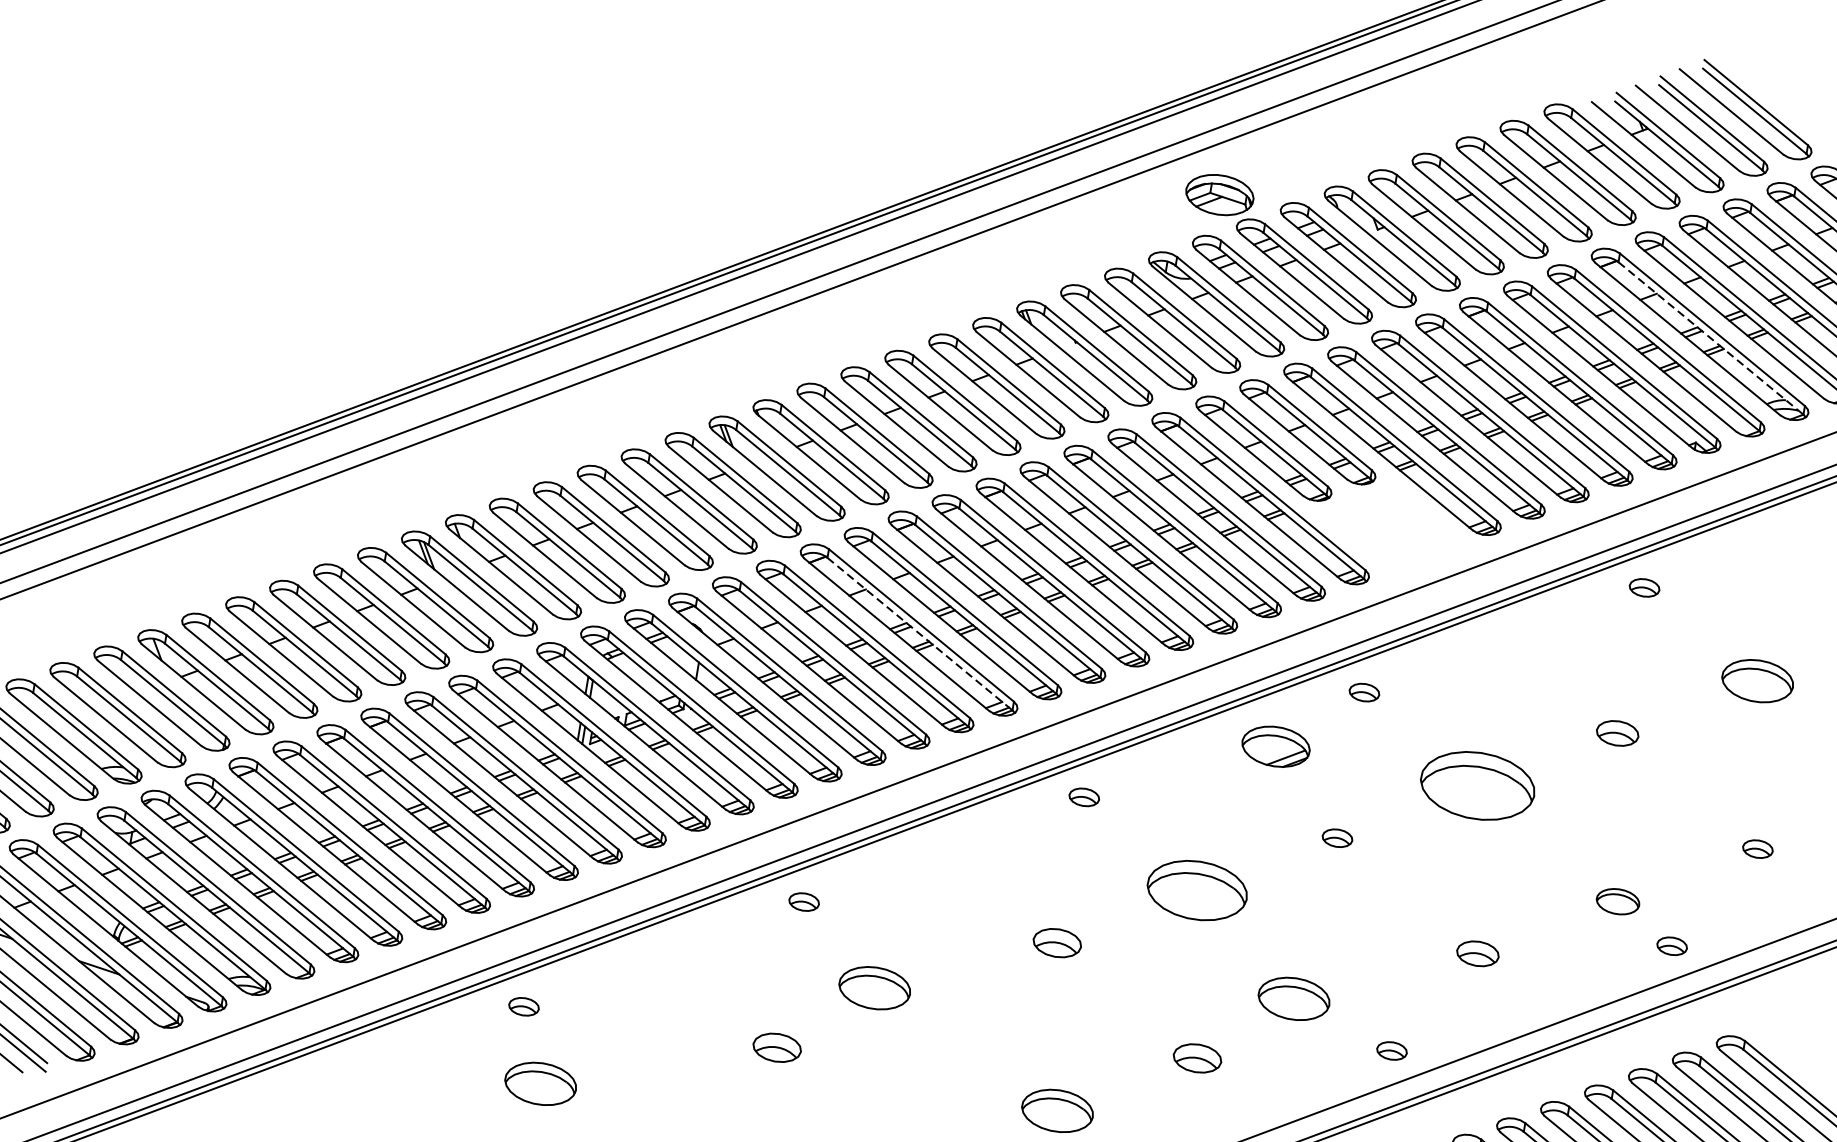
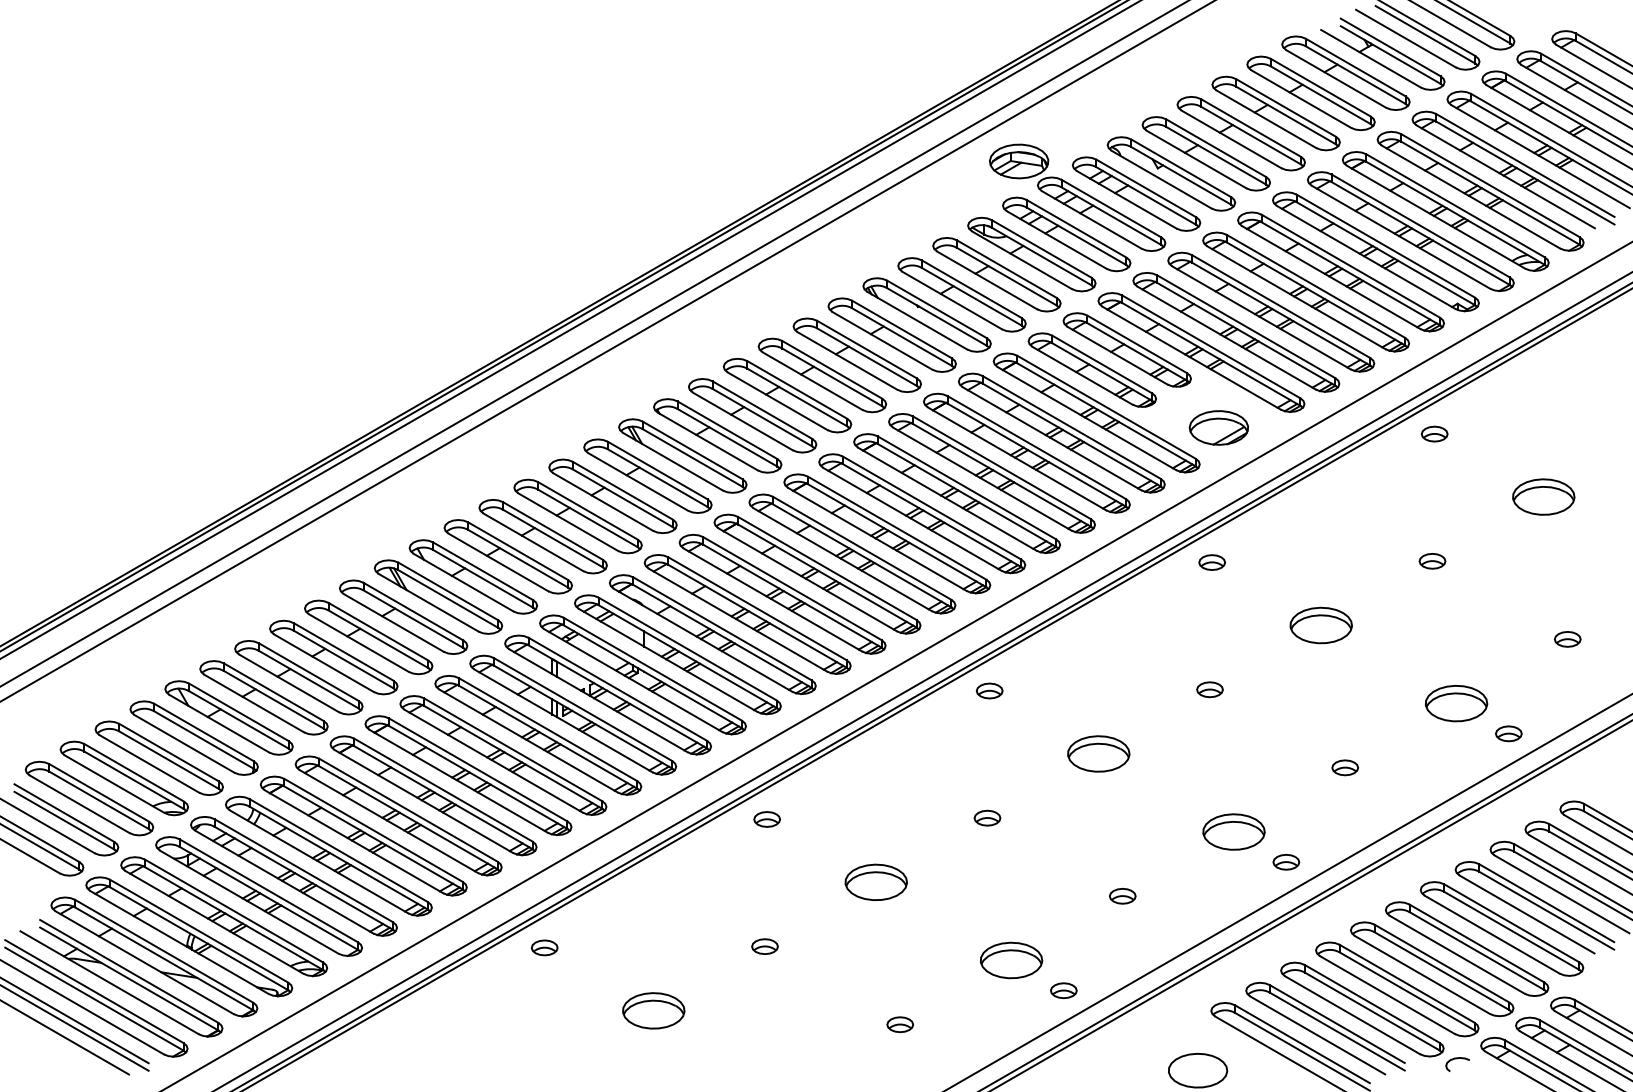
line: (1710, 338) -> (1455, 213), dashed -> solid
line: (920, 634) -> (827, 576), dashed -> solid
part: (1617, 733) -> (1432, 561), size x0.71
part: (1275, 746) -> (1218, 427), moved
part: (1476, 785) -> (1320, 625), size x0.62
part: (1197, 890) -> (1098, 753), size x0.71
part: (1617, 901) -> (1456, 703), size x1.67
part: (1057, 942) -> (987, 817), size x0.62
part: (1476, 953) -> (1344, 767), size x0.71
part: (874, 987) -> (875, 881), moved
part: (1293, 998) -> (1233, 831), moved
part: (776, 1047) -> (764, 946), size x0.62
part: (1197, 1058) -> (1122, 896), size x0.62
part: (540, 1083) -> (653, 1010), moved

